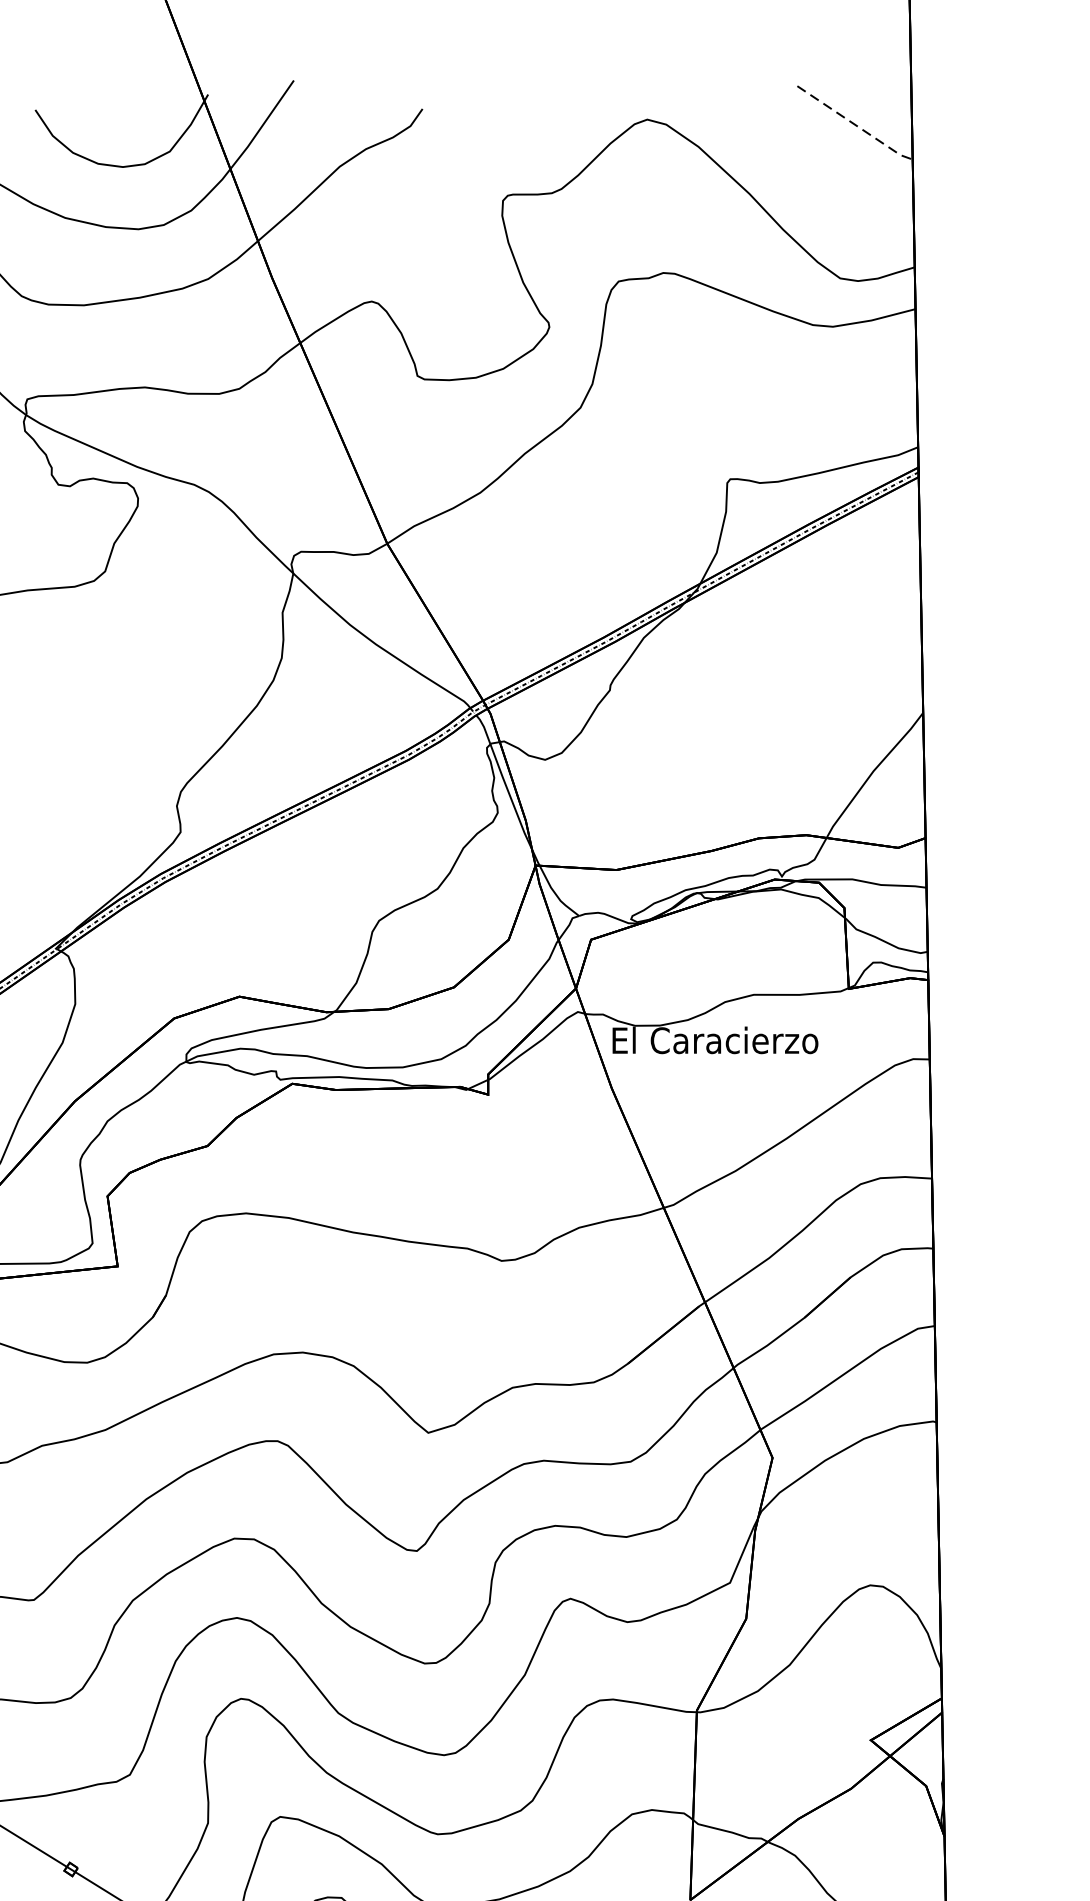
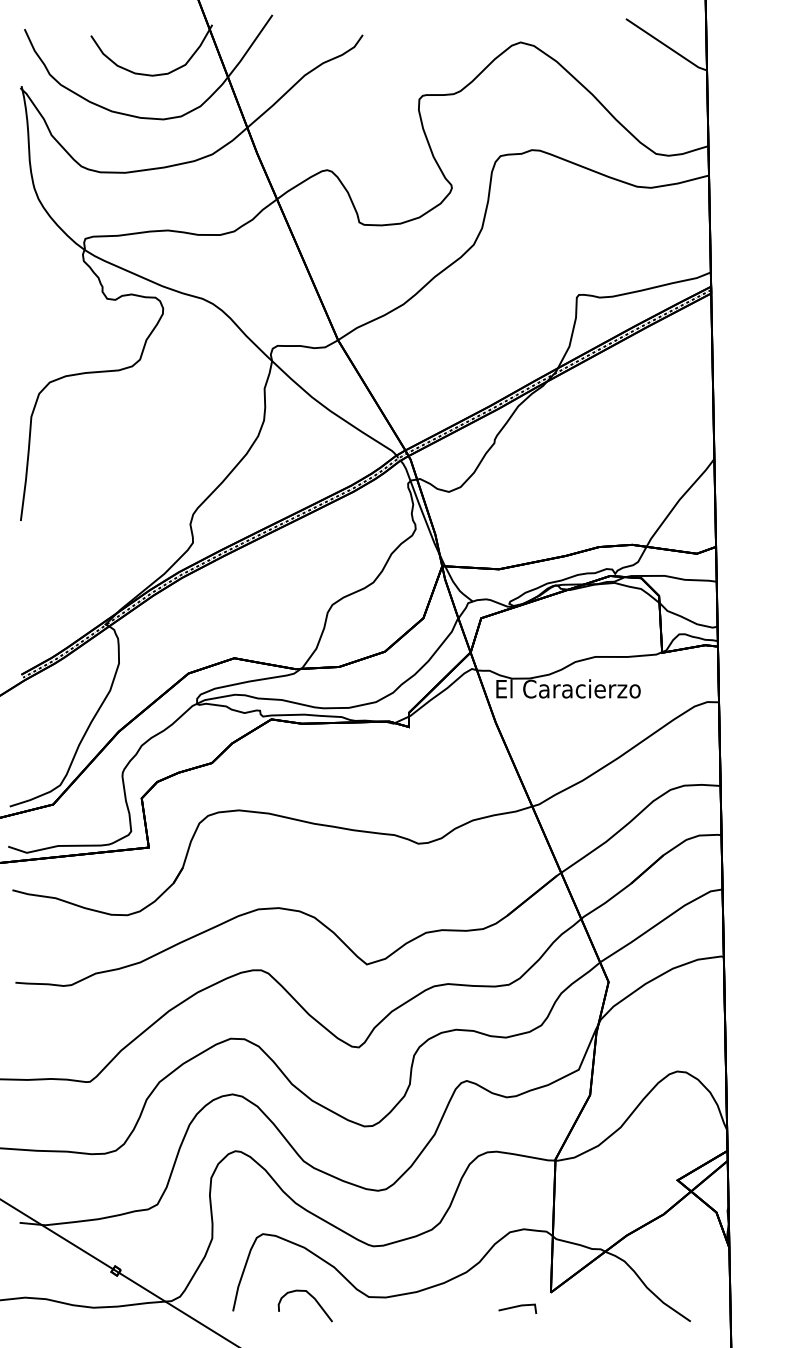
line: (856, 125) -> (667, 46), dashed -> solid

